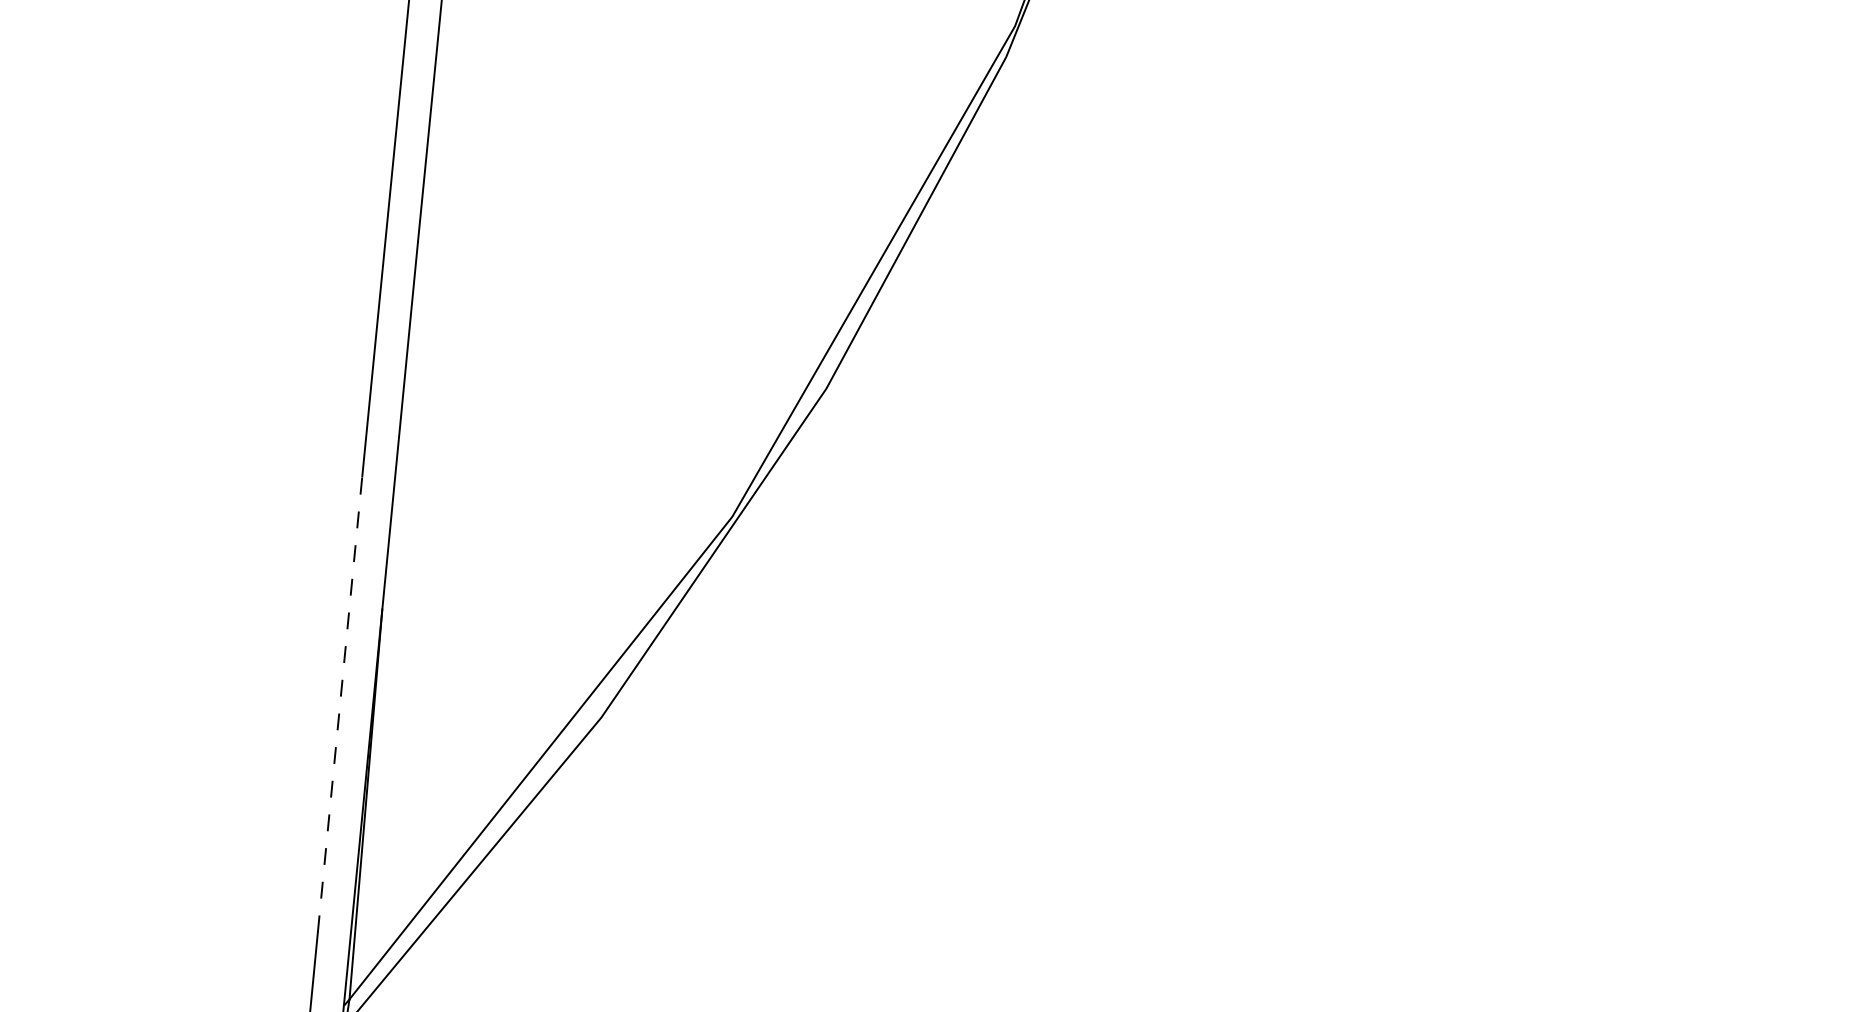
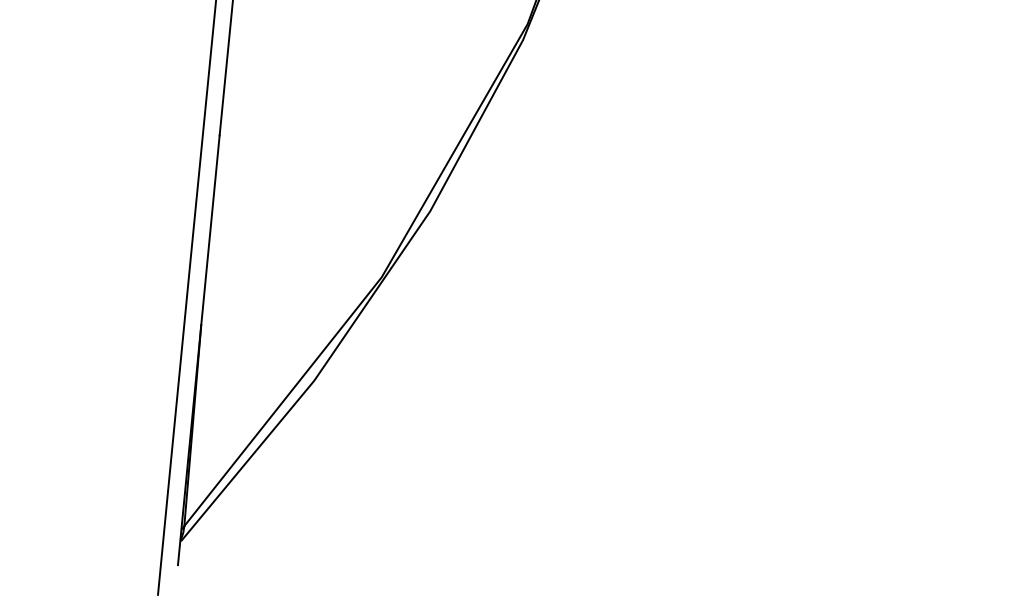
line: (340, 705) -> (179, 374), dashed -> solid

